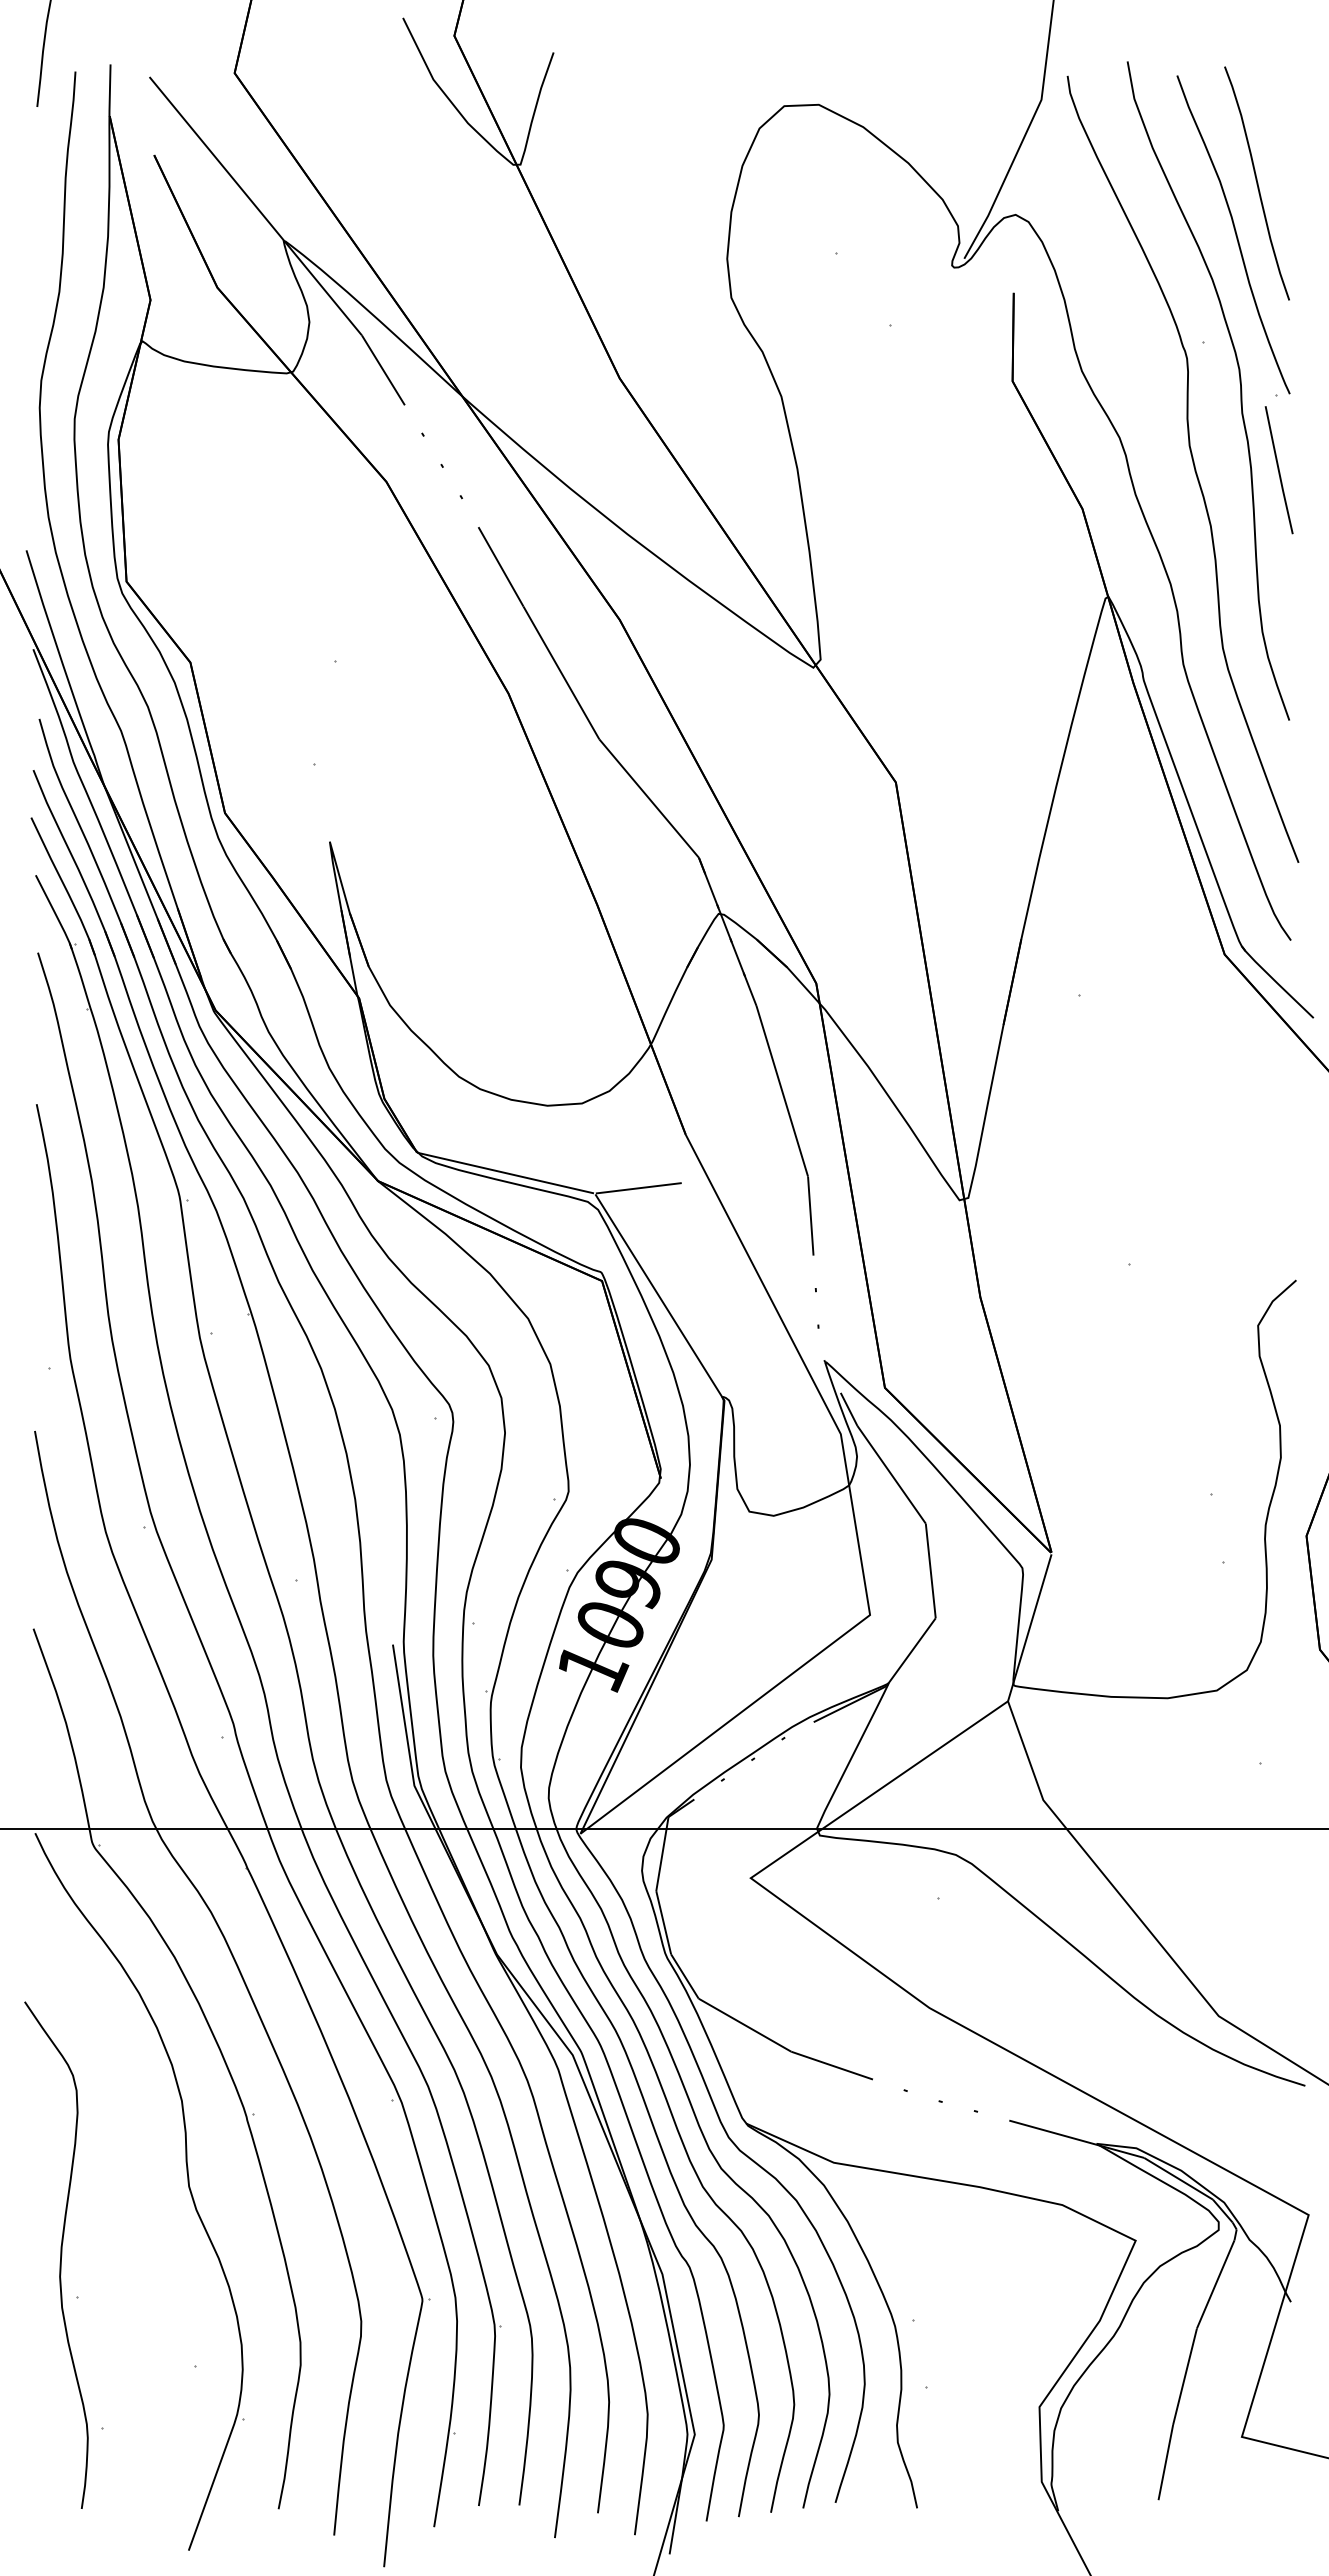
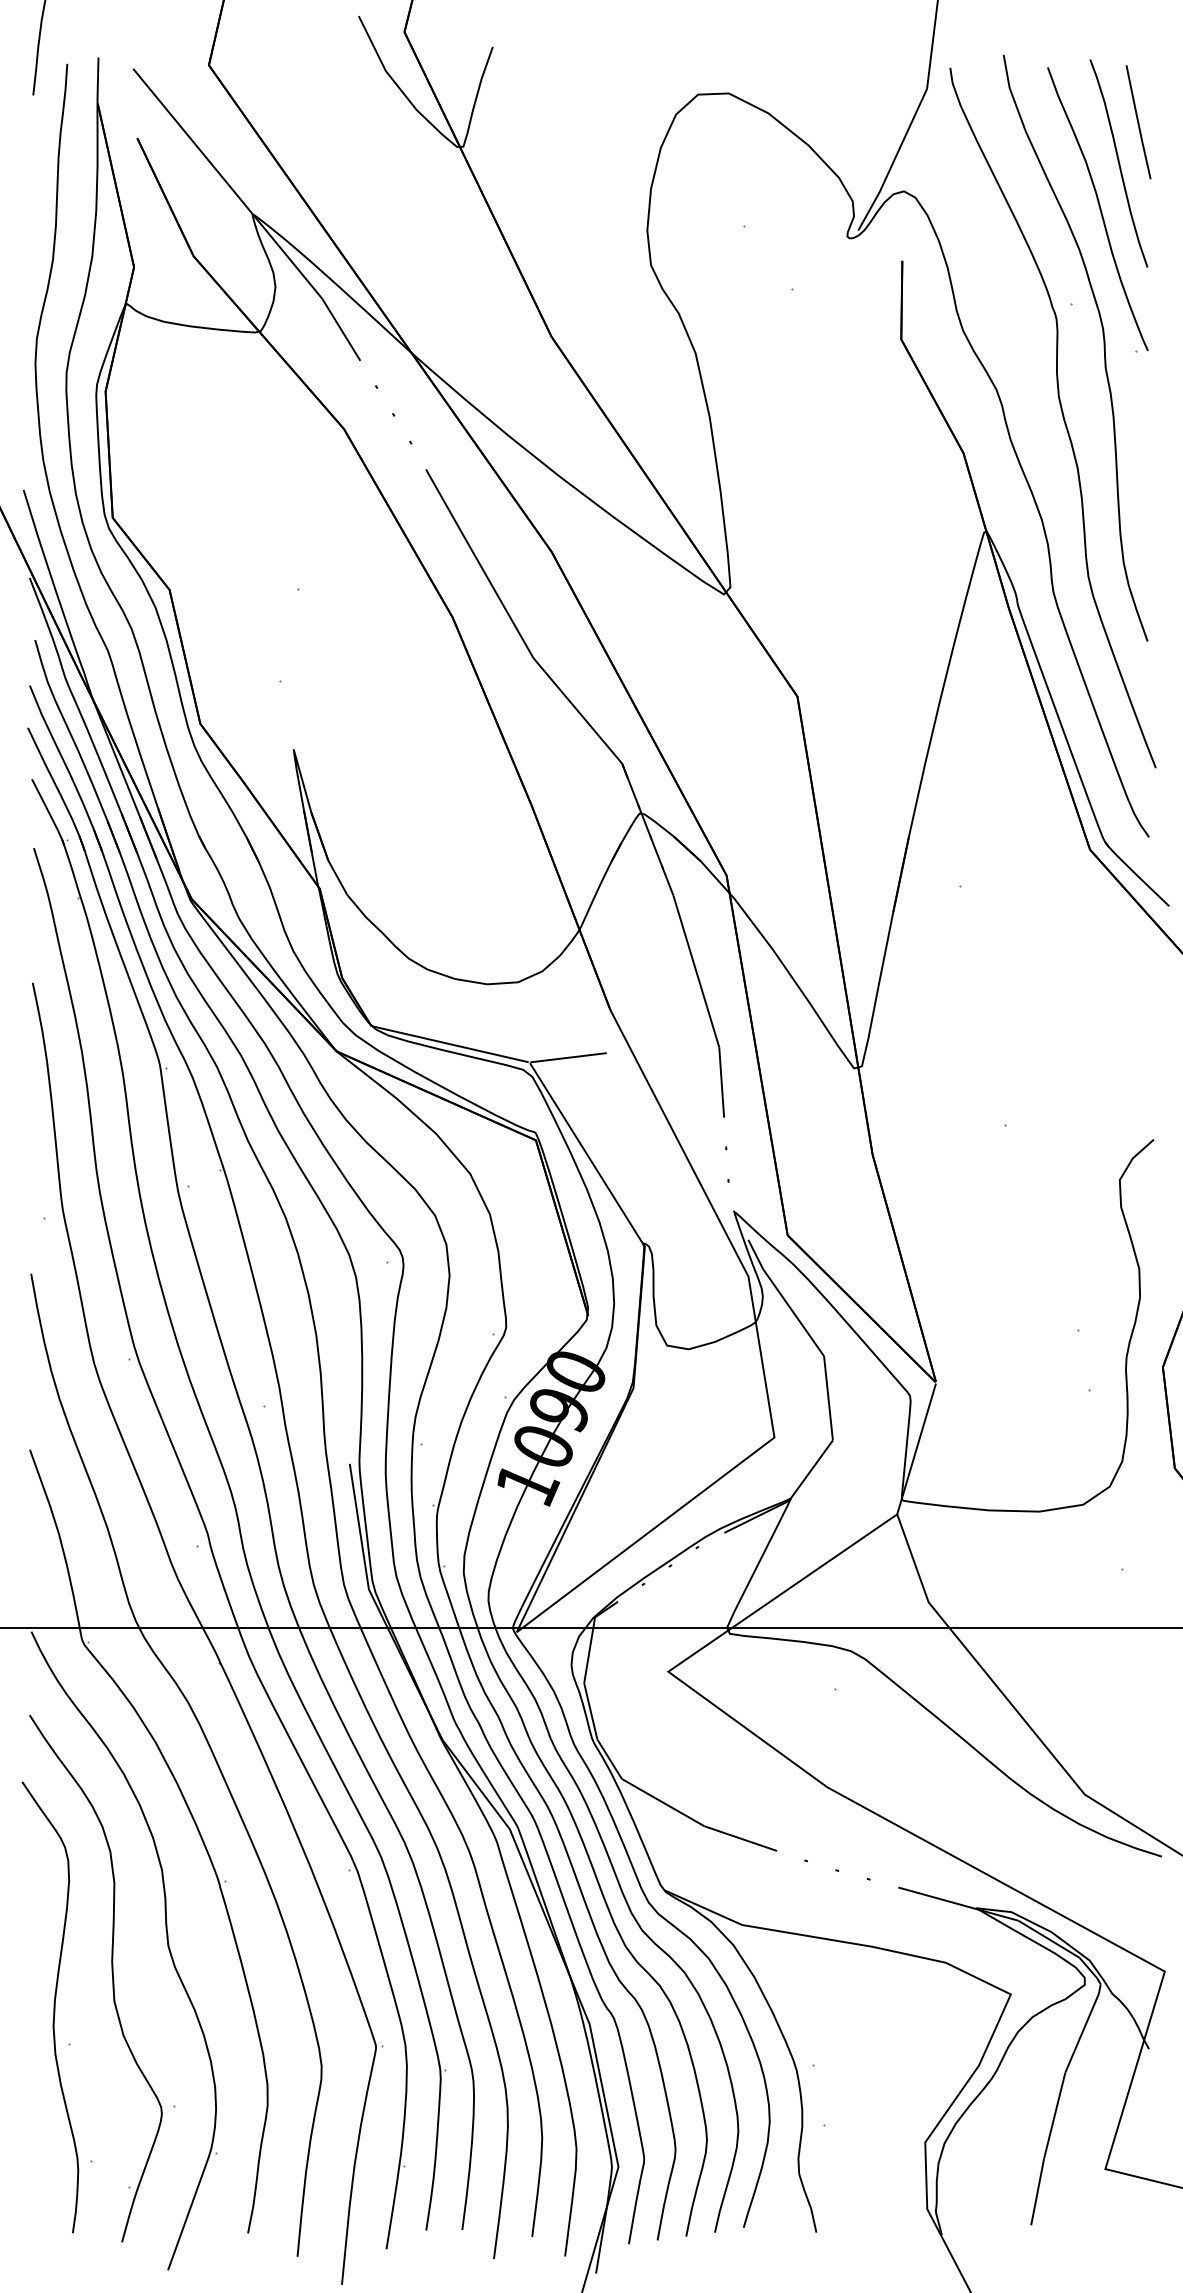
line: (1278, 470) -> (1137, 122), moved
part: (125, 2219) -> (111, 1975), added

